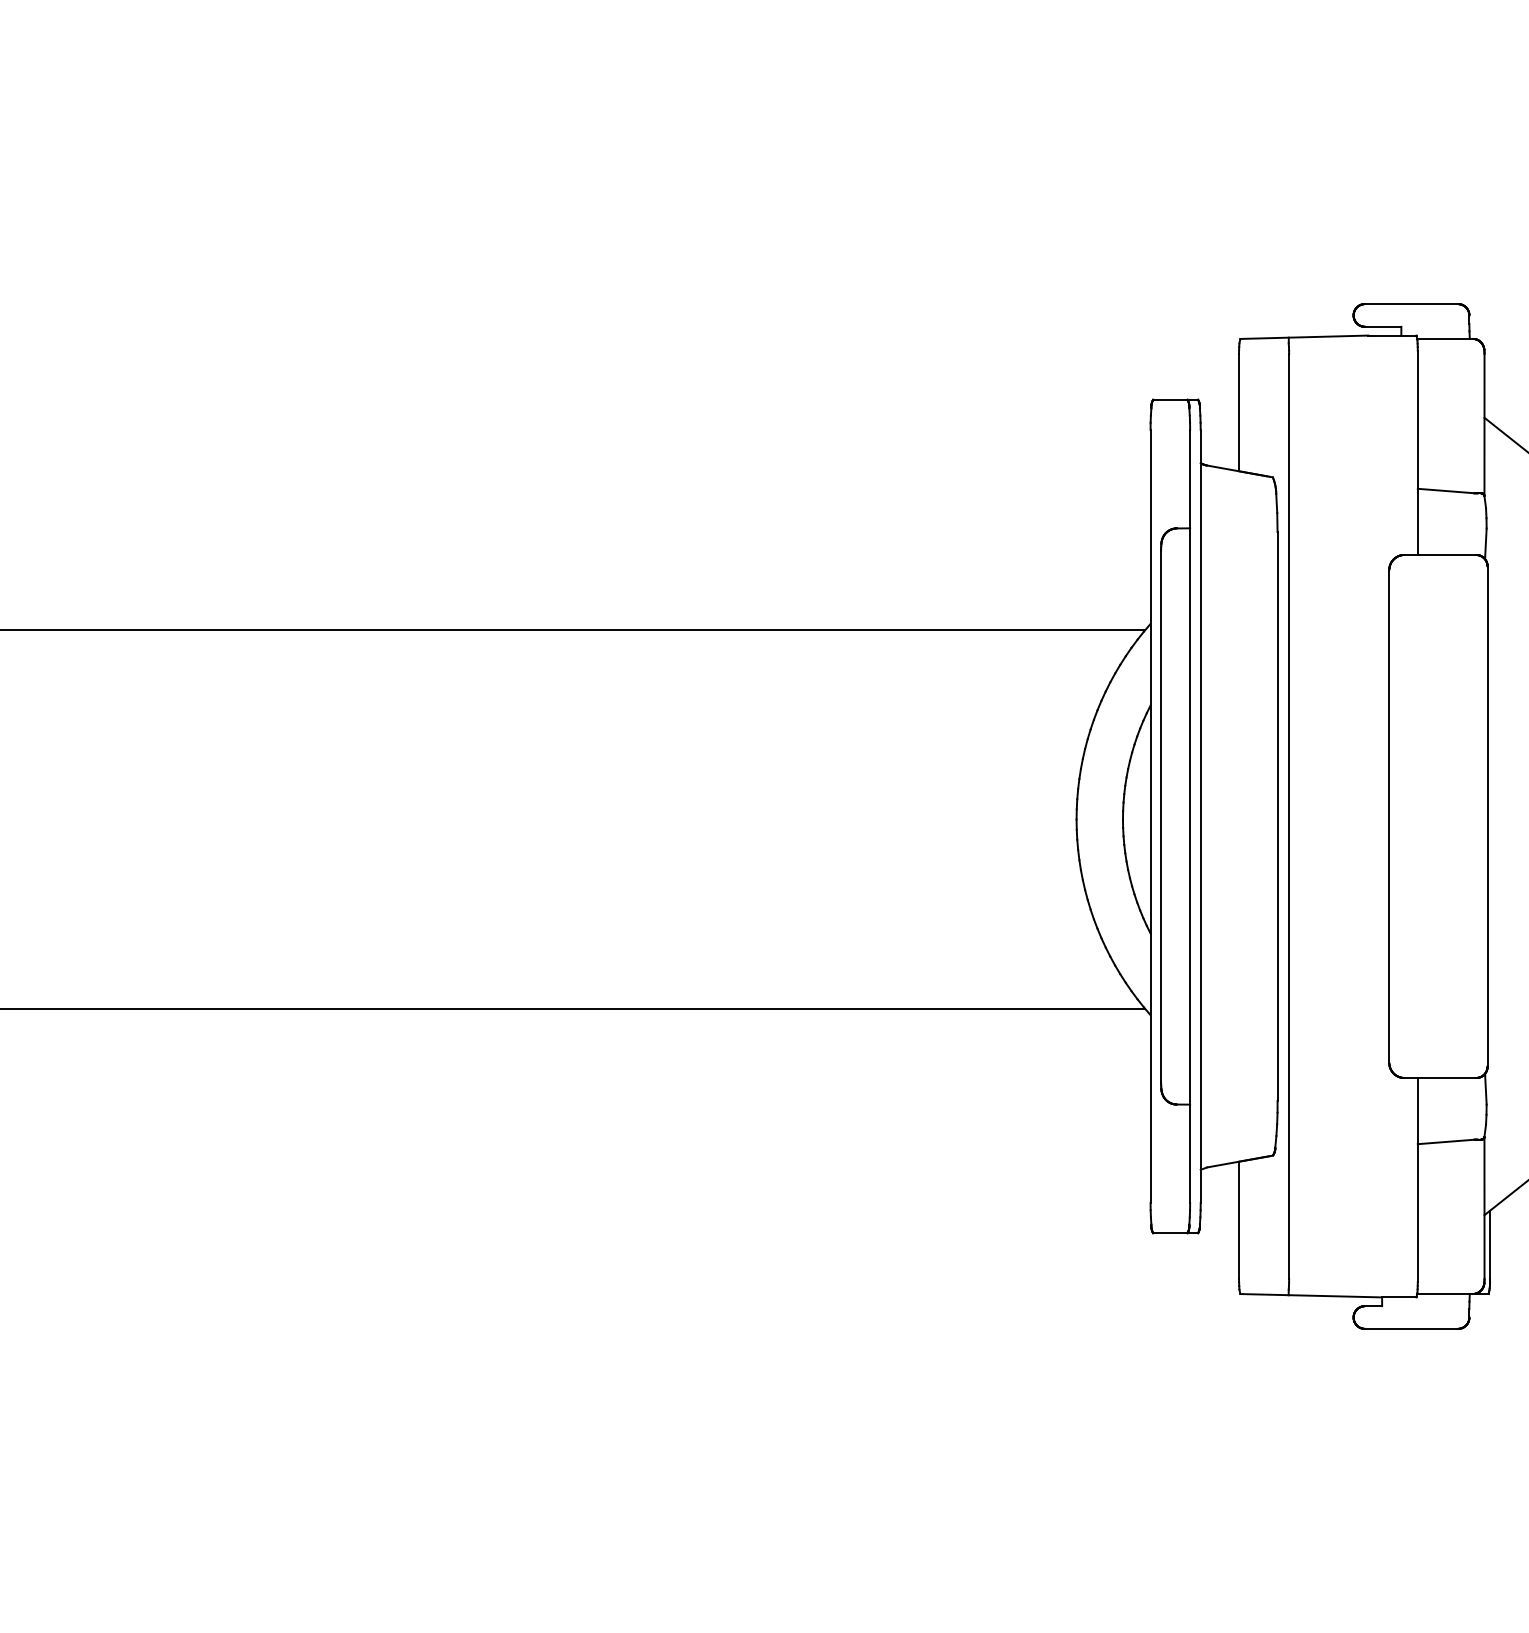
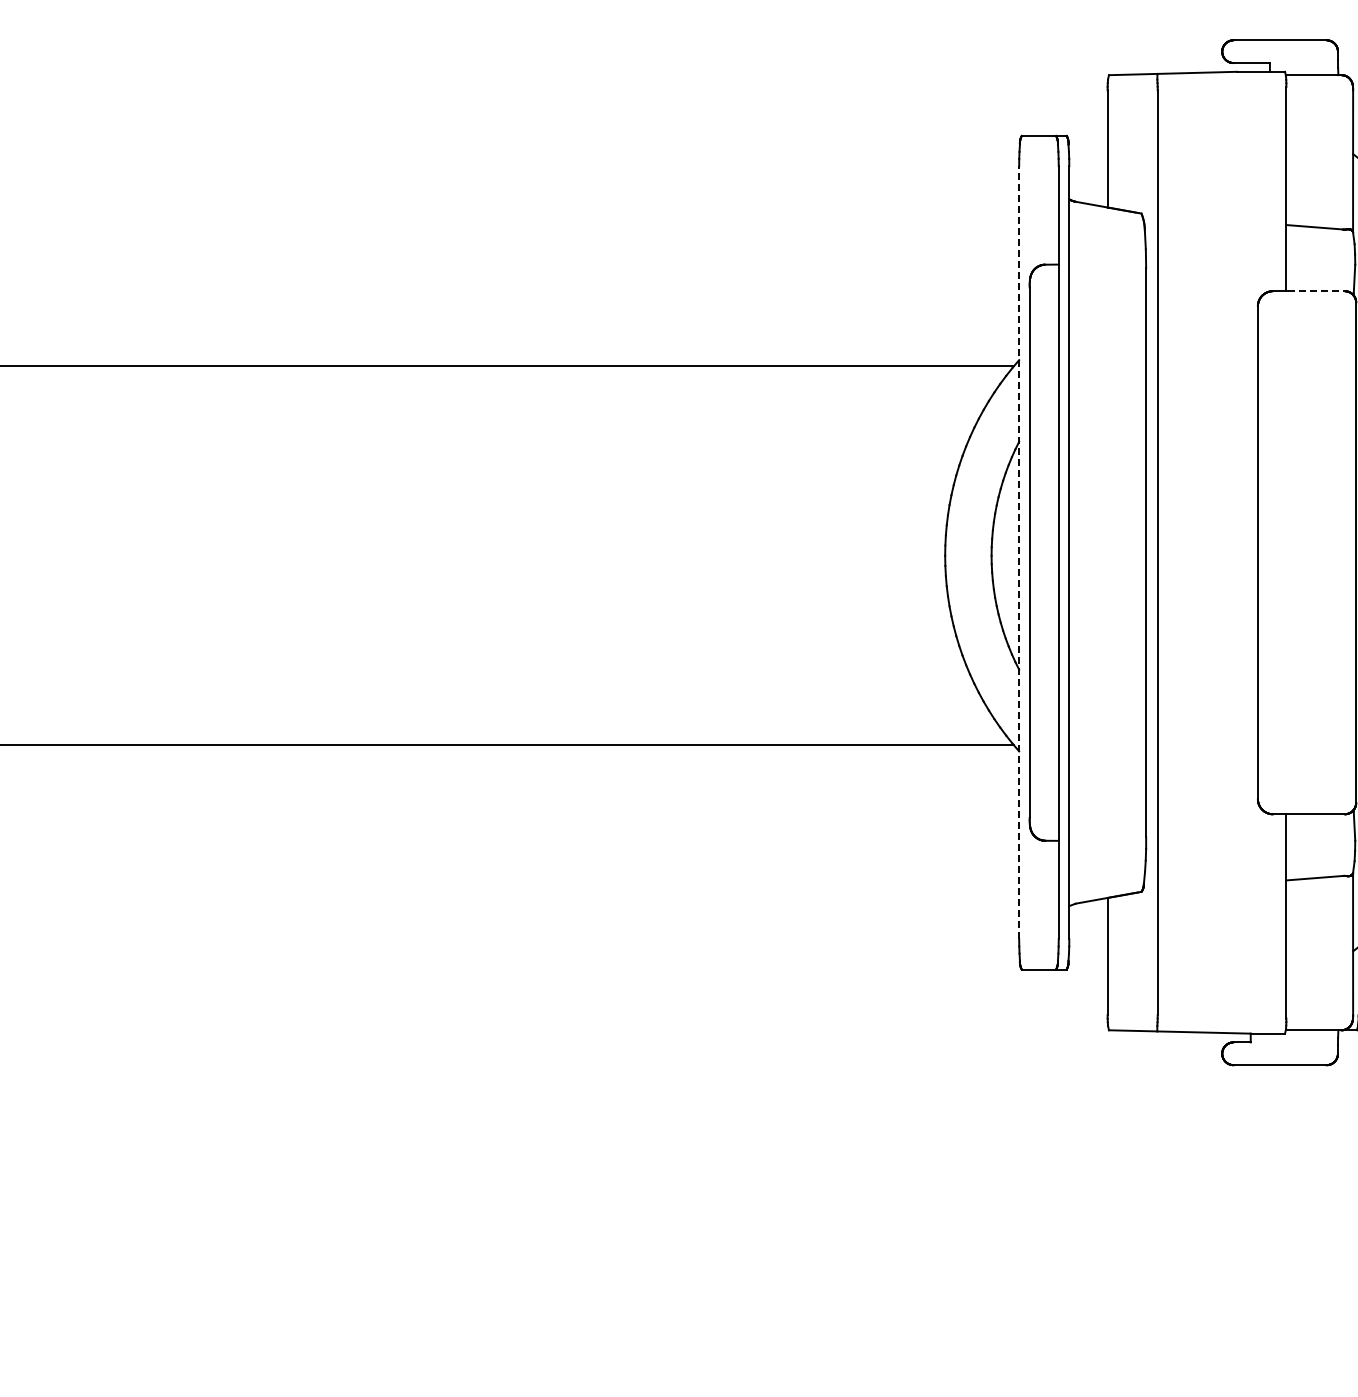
line: (1448, 554) -> (1317, 290), solid -> dashed
line: (1150, 816) -> (1019, 552), solid -> dashed

